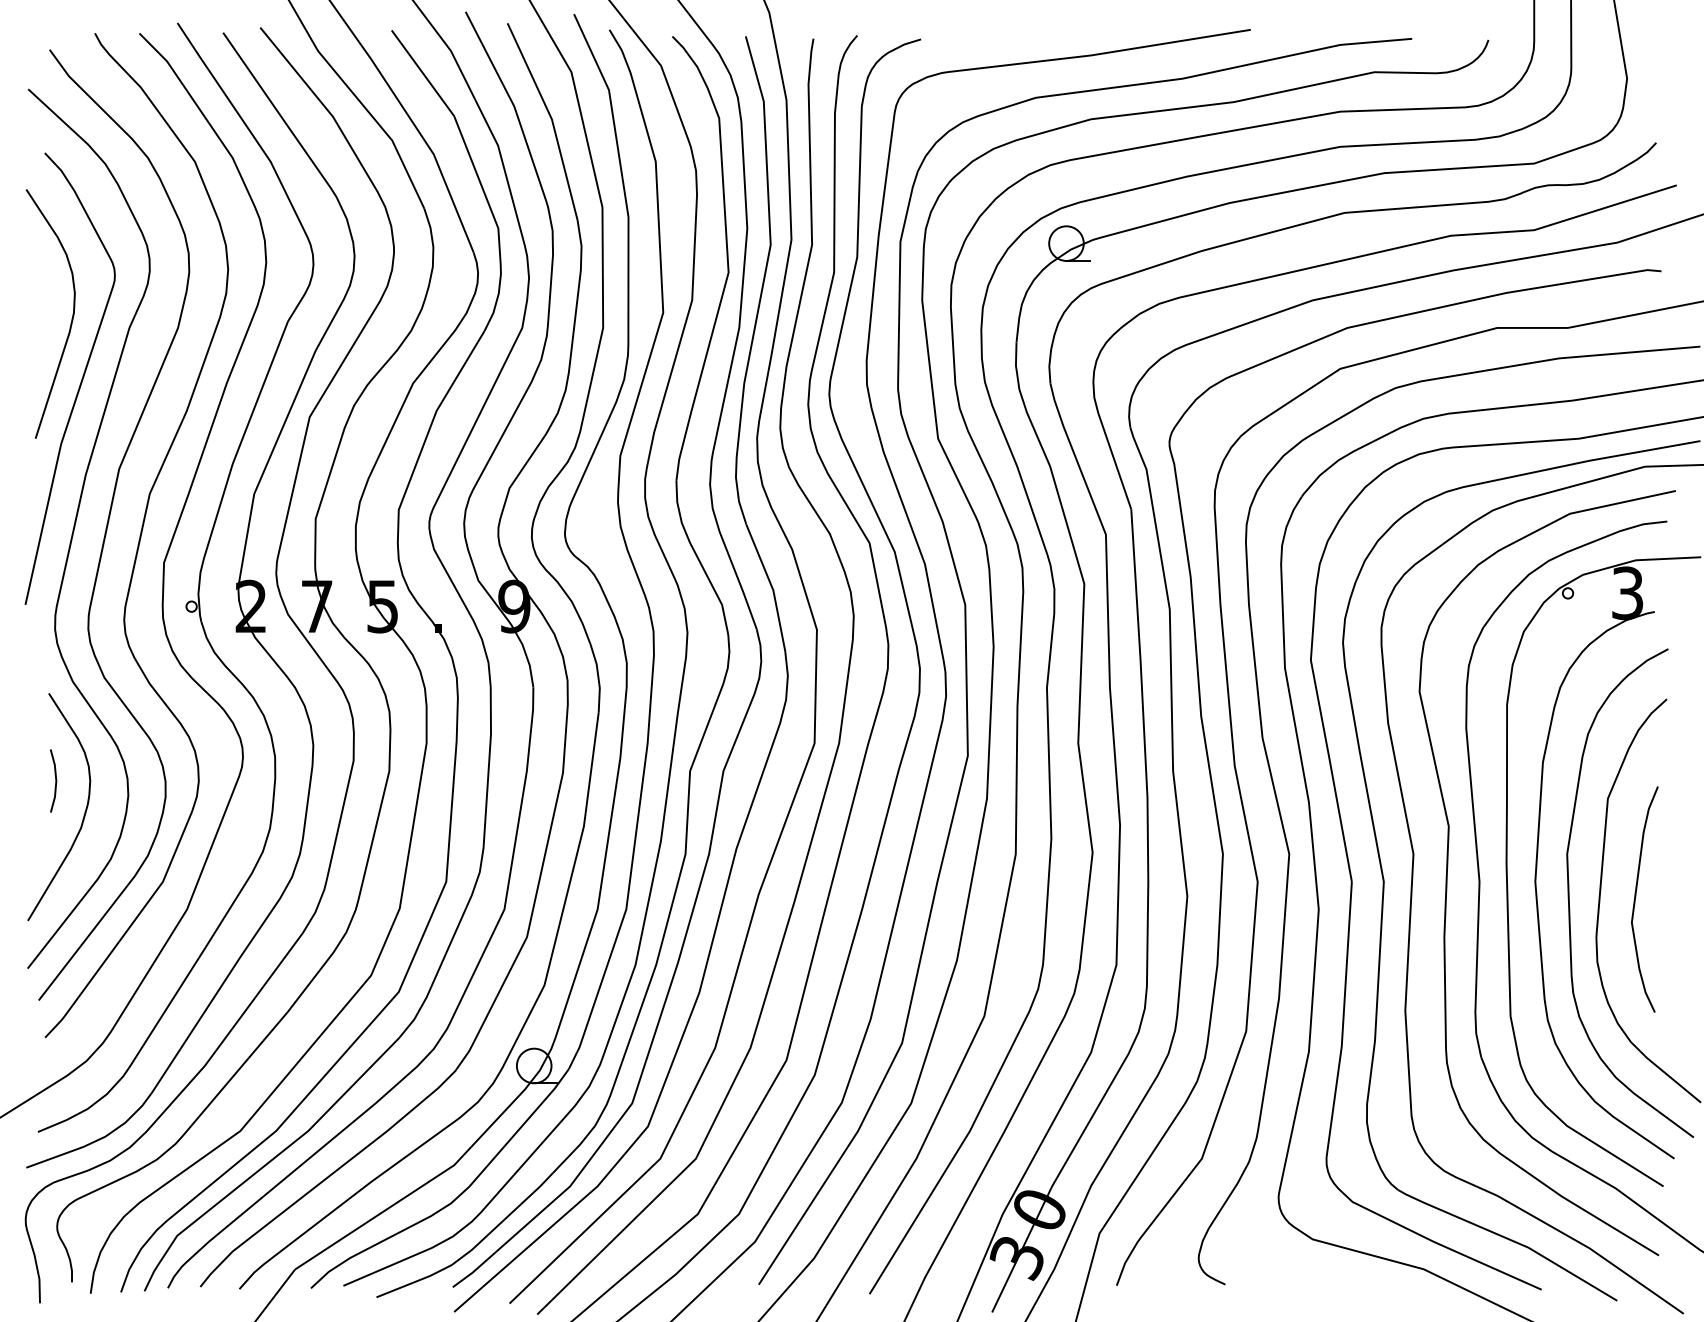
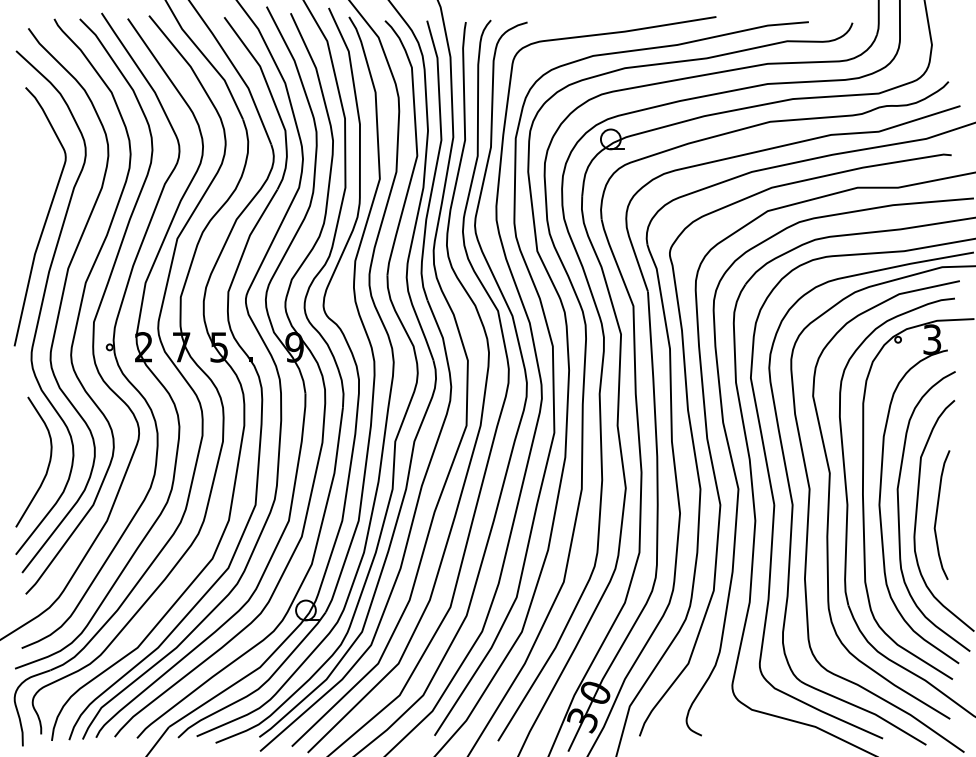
curve: (70, 317) -> (40, 181), removed
line: (55, 781) -> (31, 447), removed

